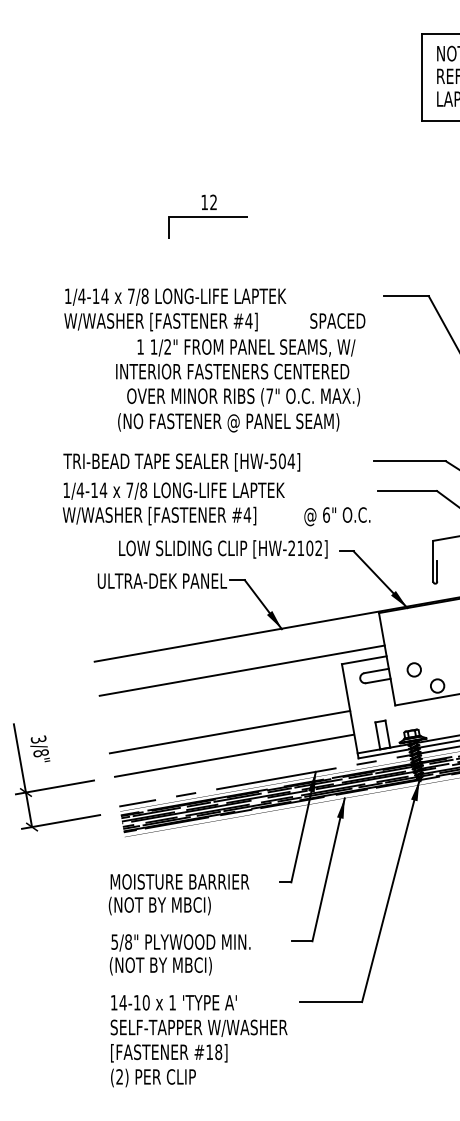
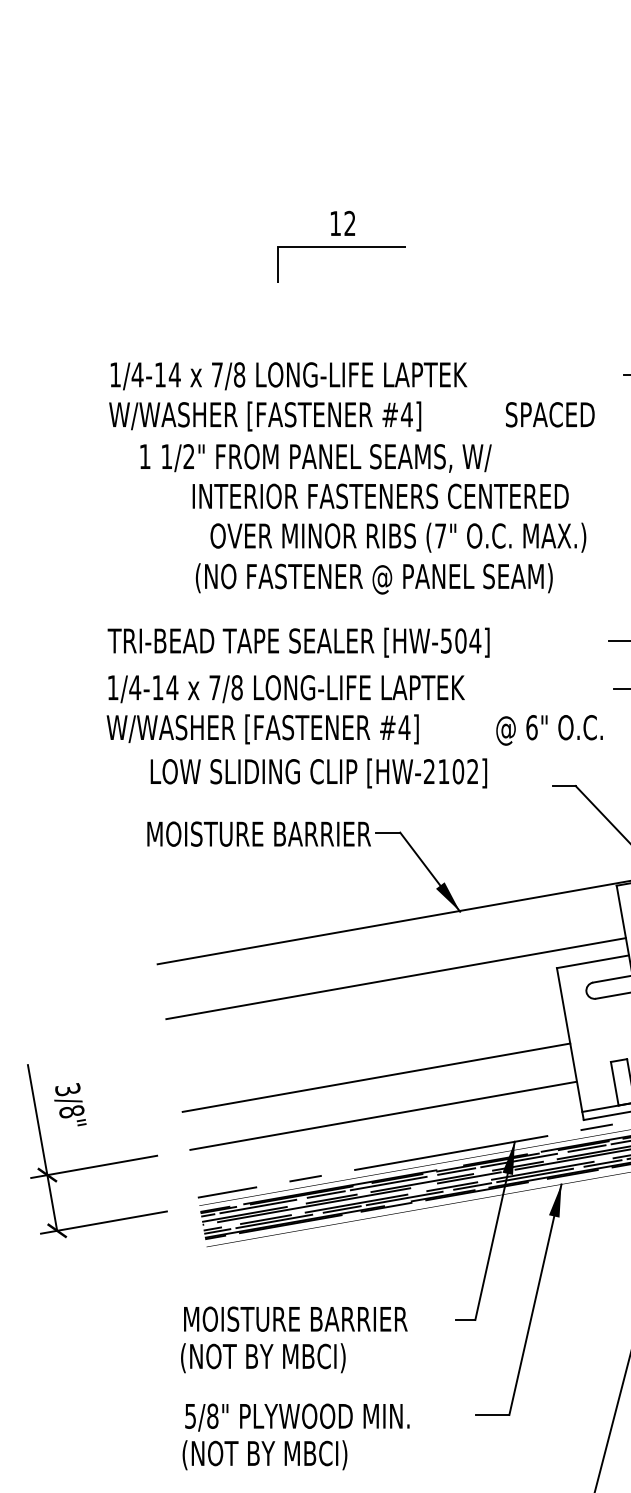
text: (246, 347) -> (315, 457), moved
text: (223, 549) -> (319, 773), moved
text: (157, 580) -> (259, 833), ULTRA-DEK PANEL -> MOISTURE BARRIER

